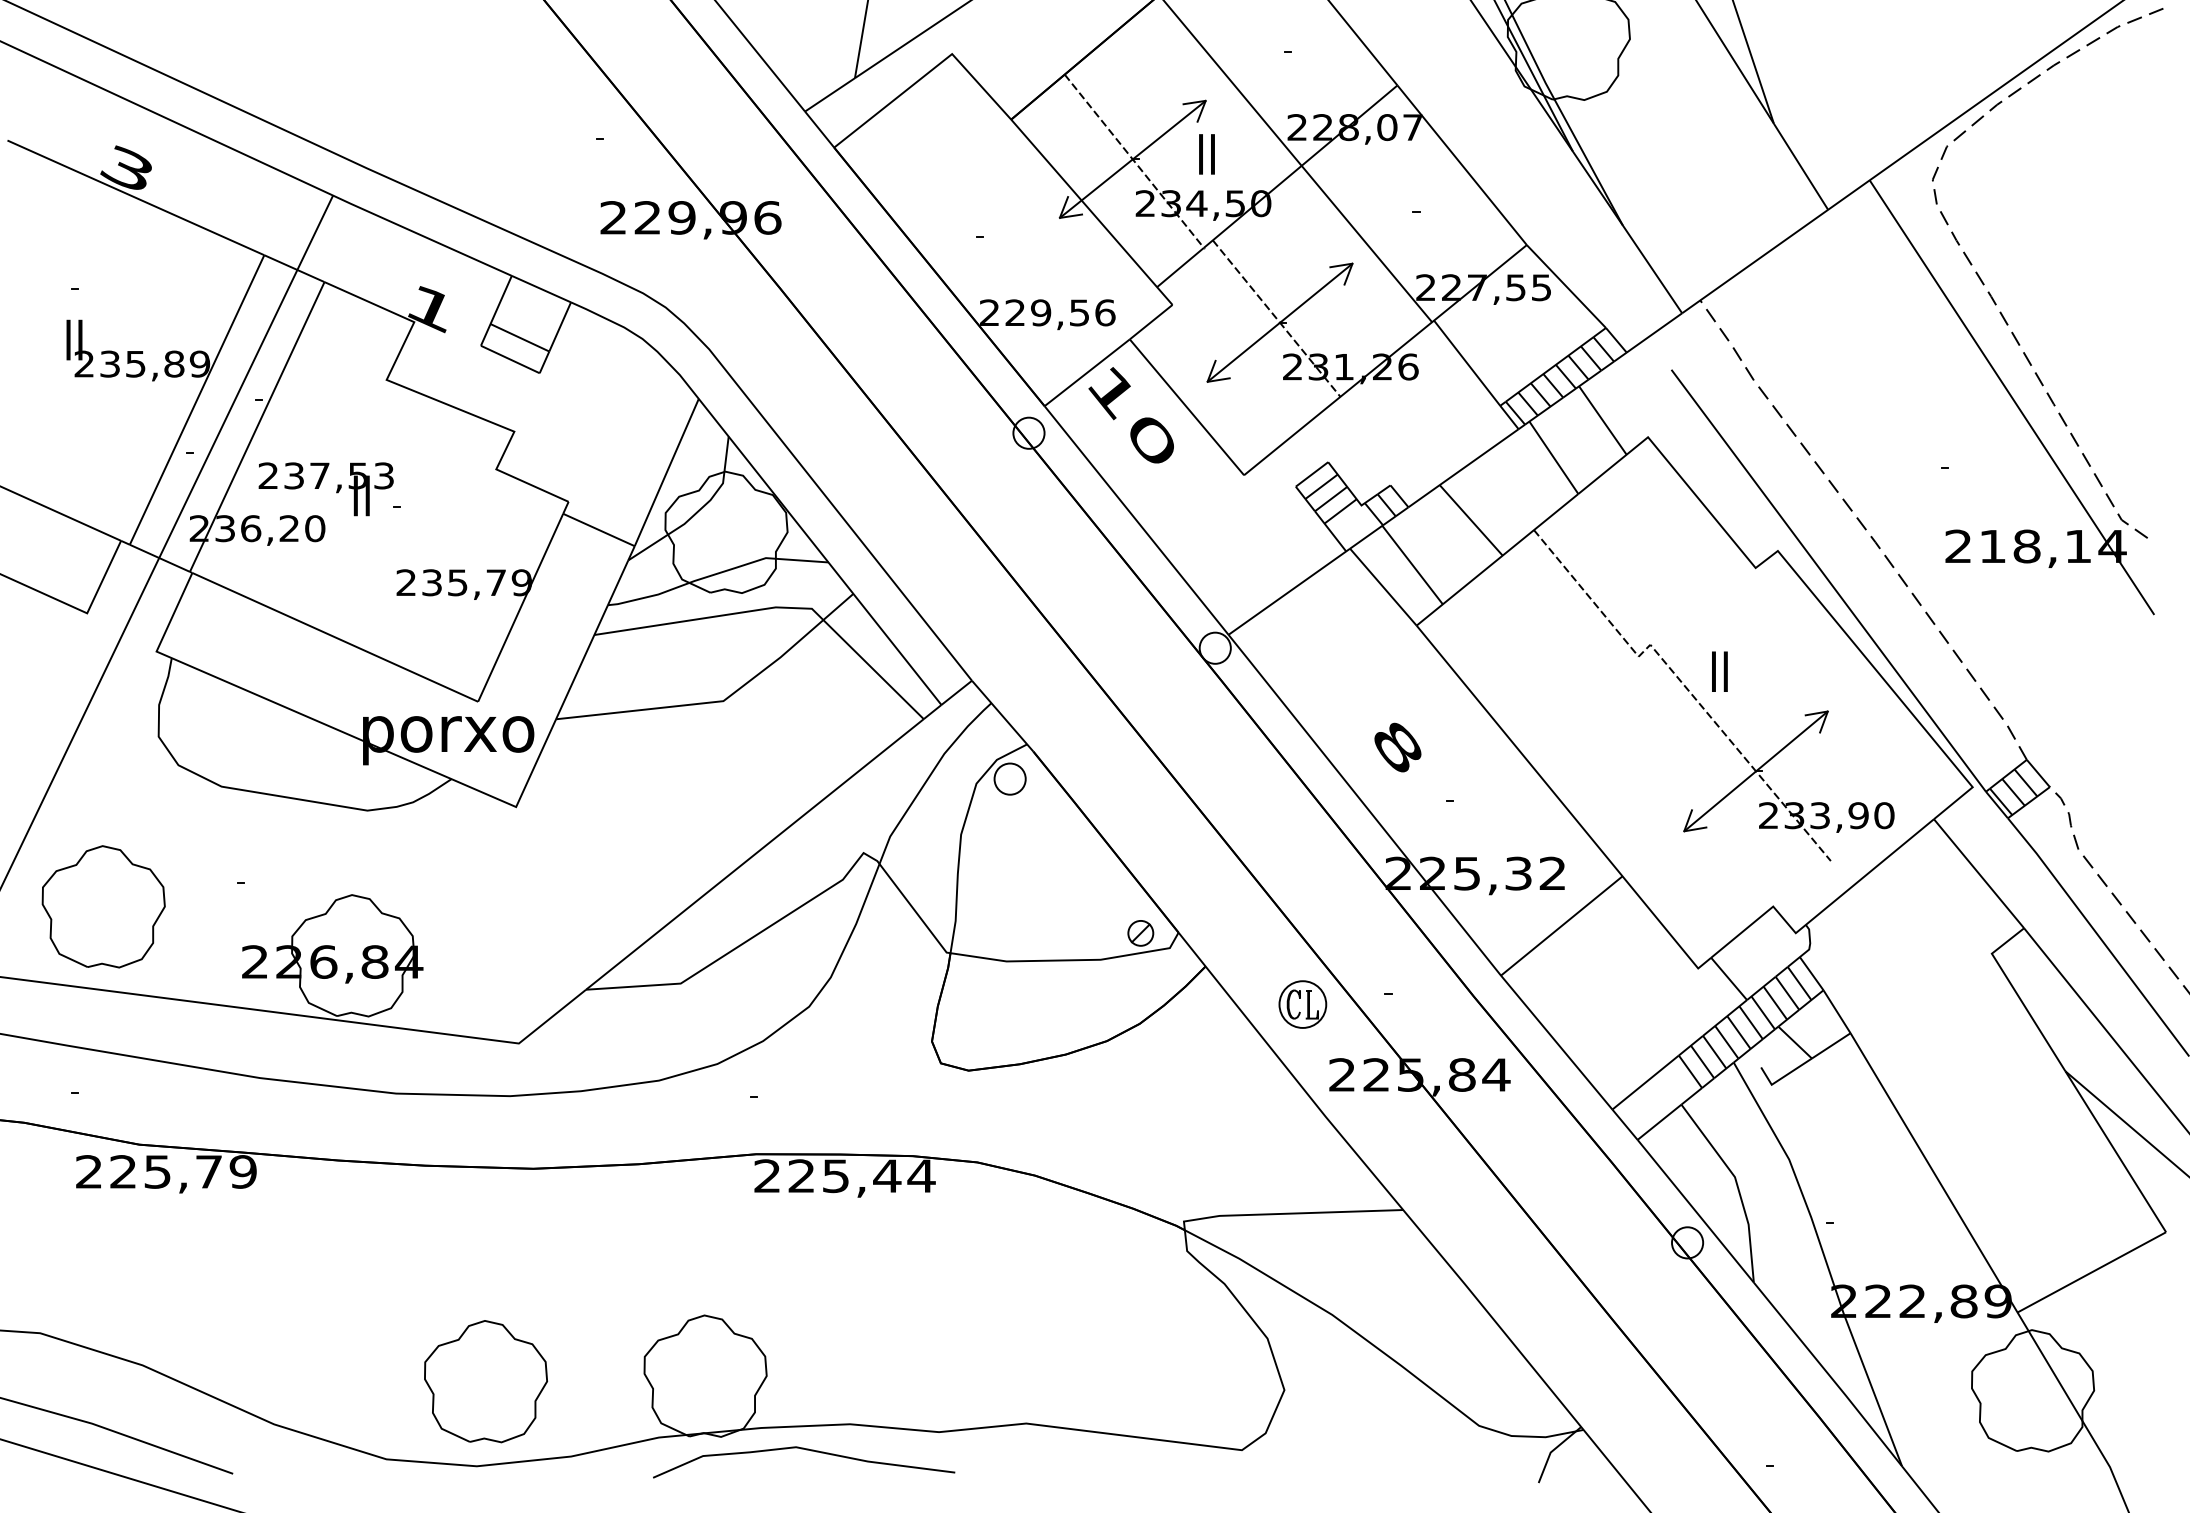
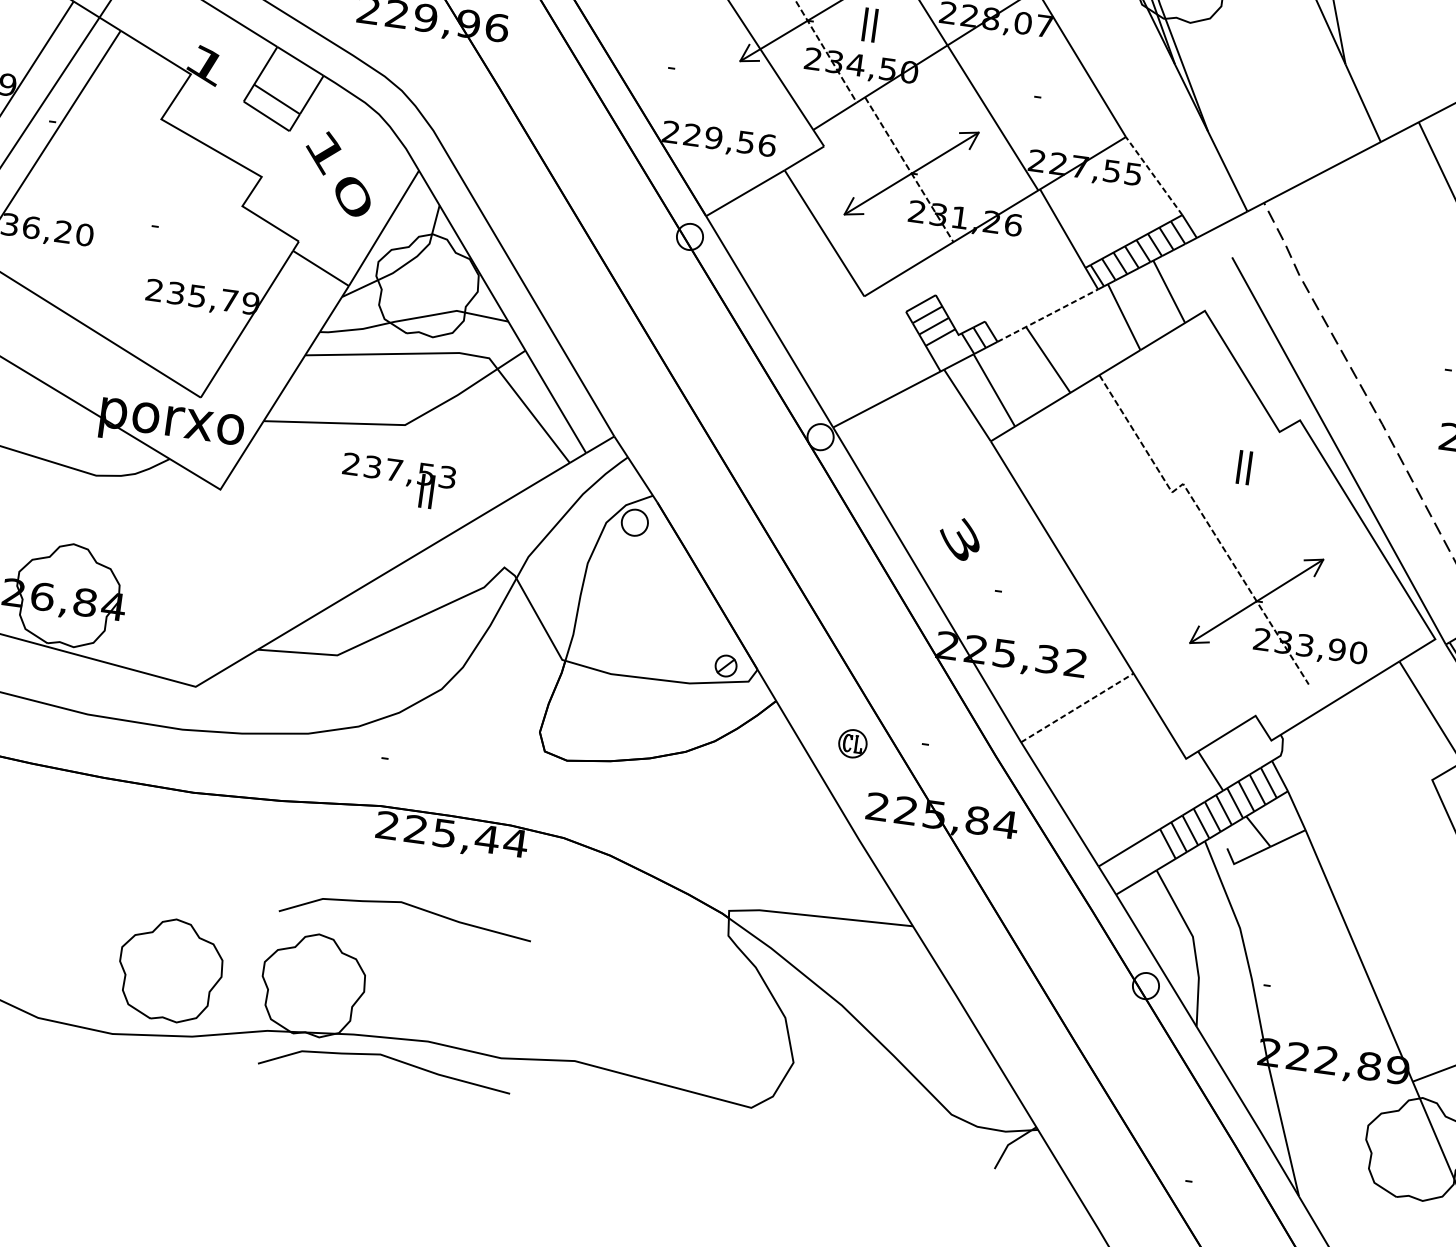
line: (1566, 286) -> (1154, 176), solid -> dashed
text: (1130, 415) -> (337, 173), moved
line: (1463, 468) -> (1047, 315), solid -> dashed
text: (325, 489) -> (397, 482), moved
text: (1719, 671) -> (1244, 467), moved
text: (1396, 746) -> (960, 539), 8 -> 3
line: (1562, 925) -> (1078, 707), solid -> dashed
part: (1302, 1004) -> (852, 743), size x0.7
curve: (806, 1267) -> (409, 906), added
part: (485, 1381) -> (170, 969), moved

